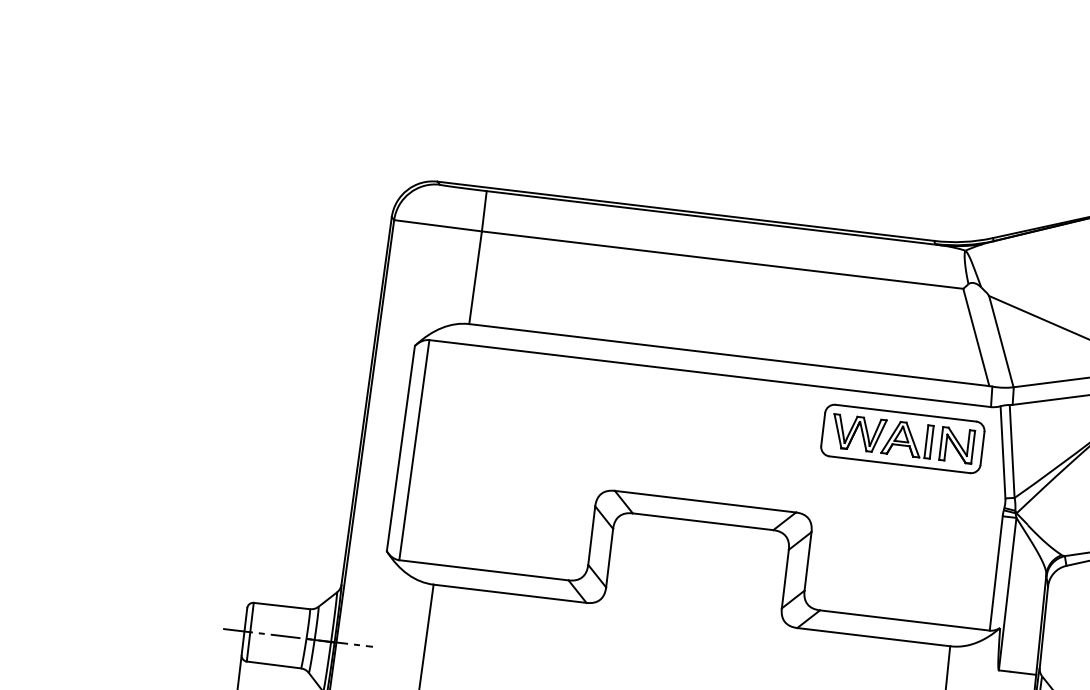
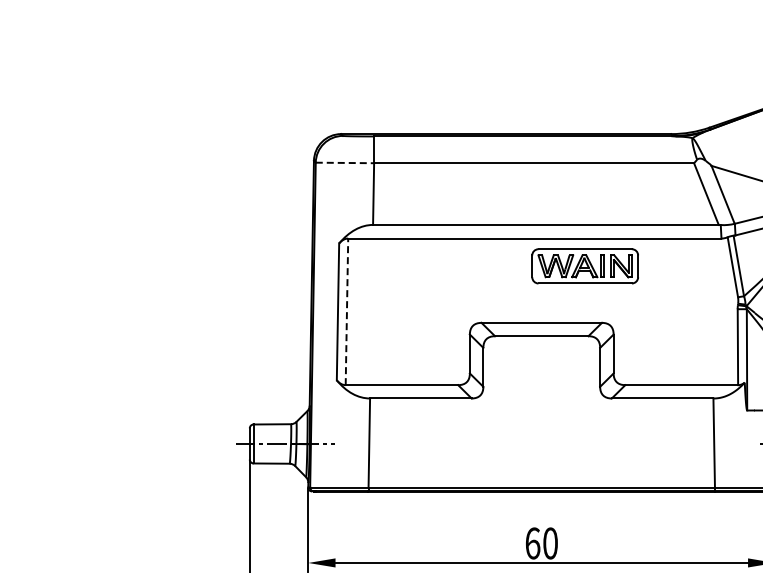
line: (438, 225) -> (345, 162), solid -> dashed
part: (901, 439) -> (584, 266), moved
line: (413, 449) -> (346, 311), solid -> dashed

